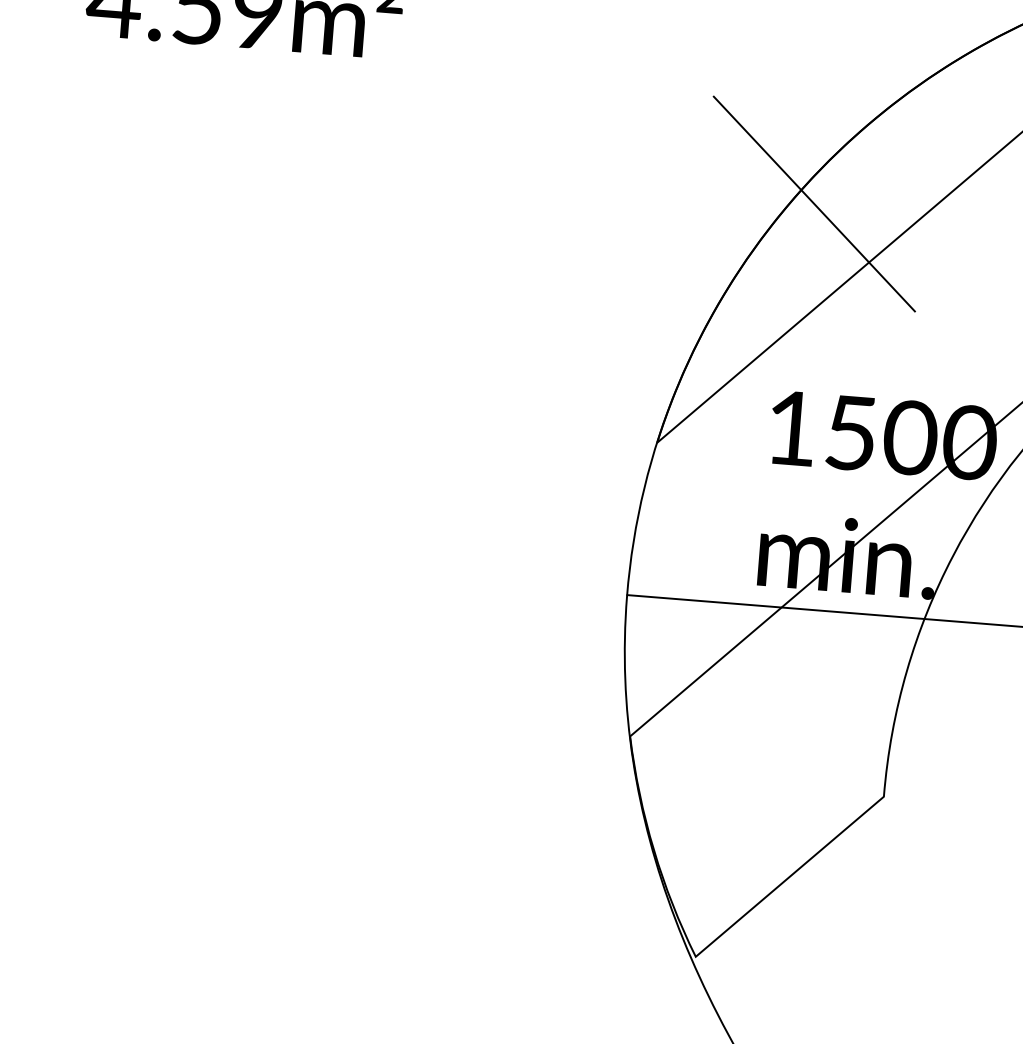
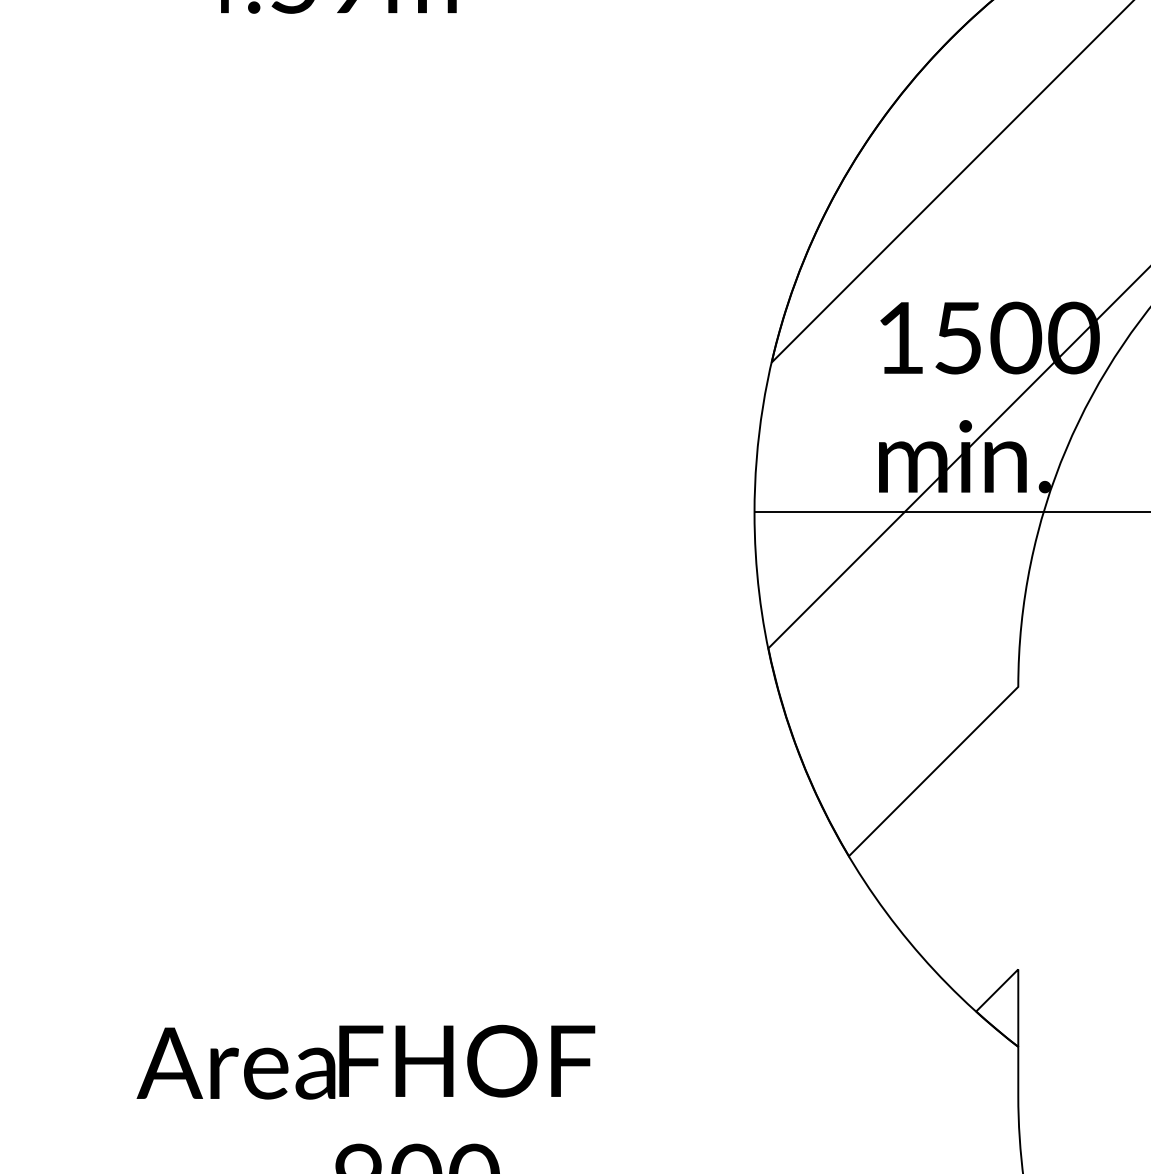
line: (813, 203) -> (904, 119), removed

